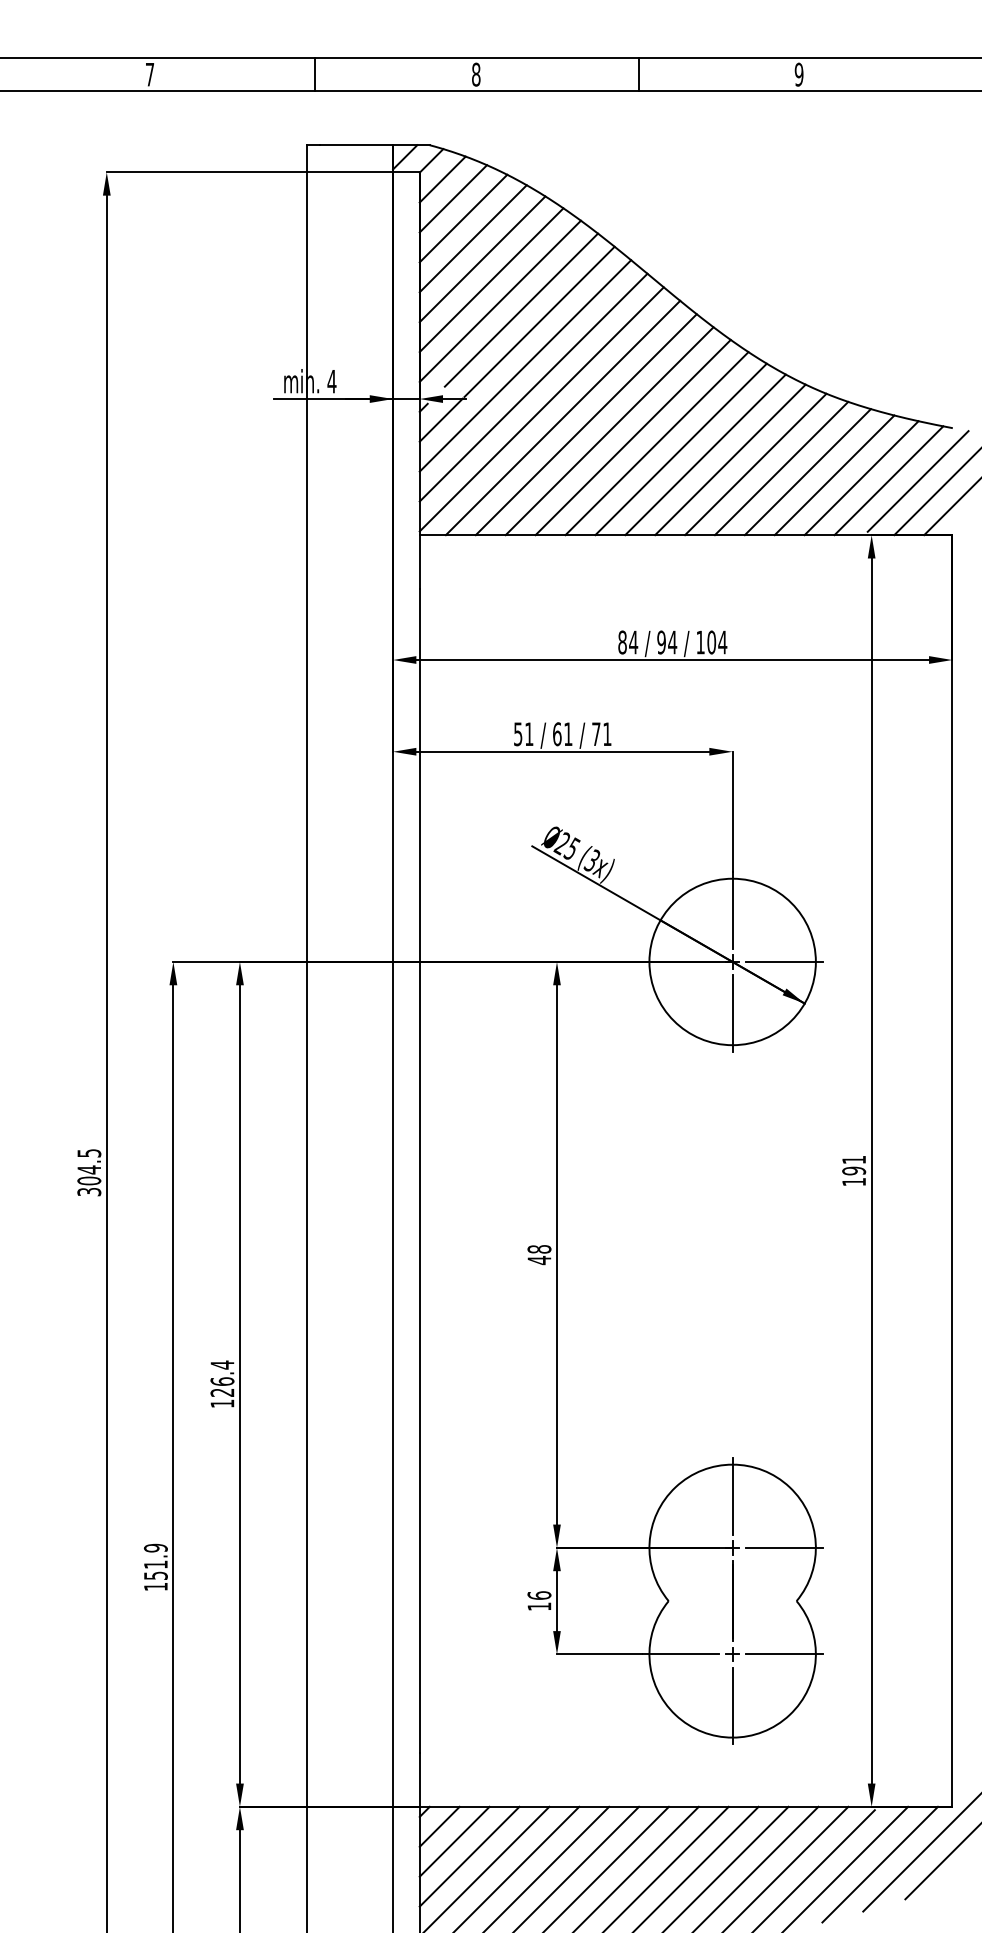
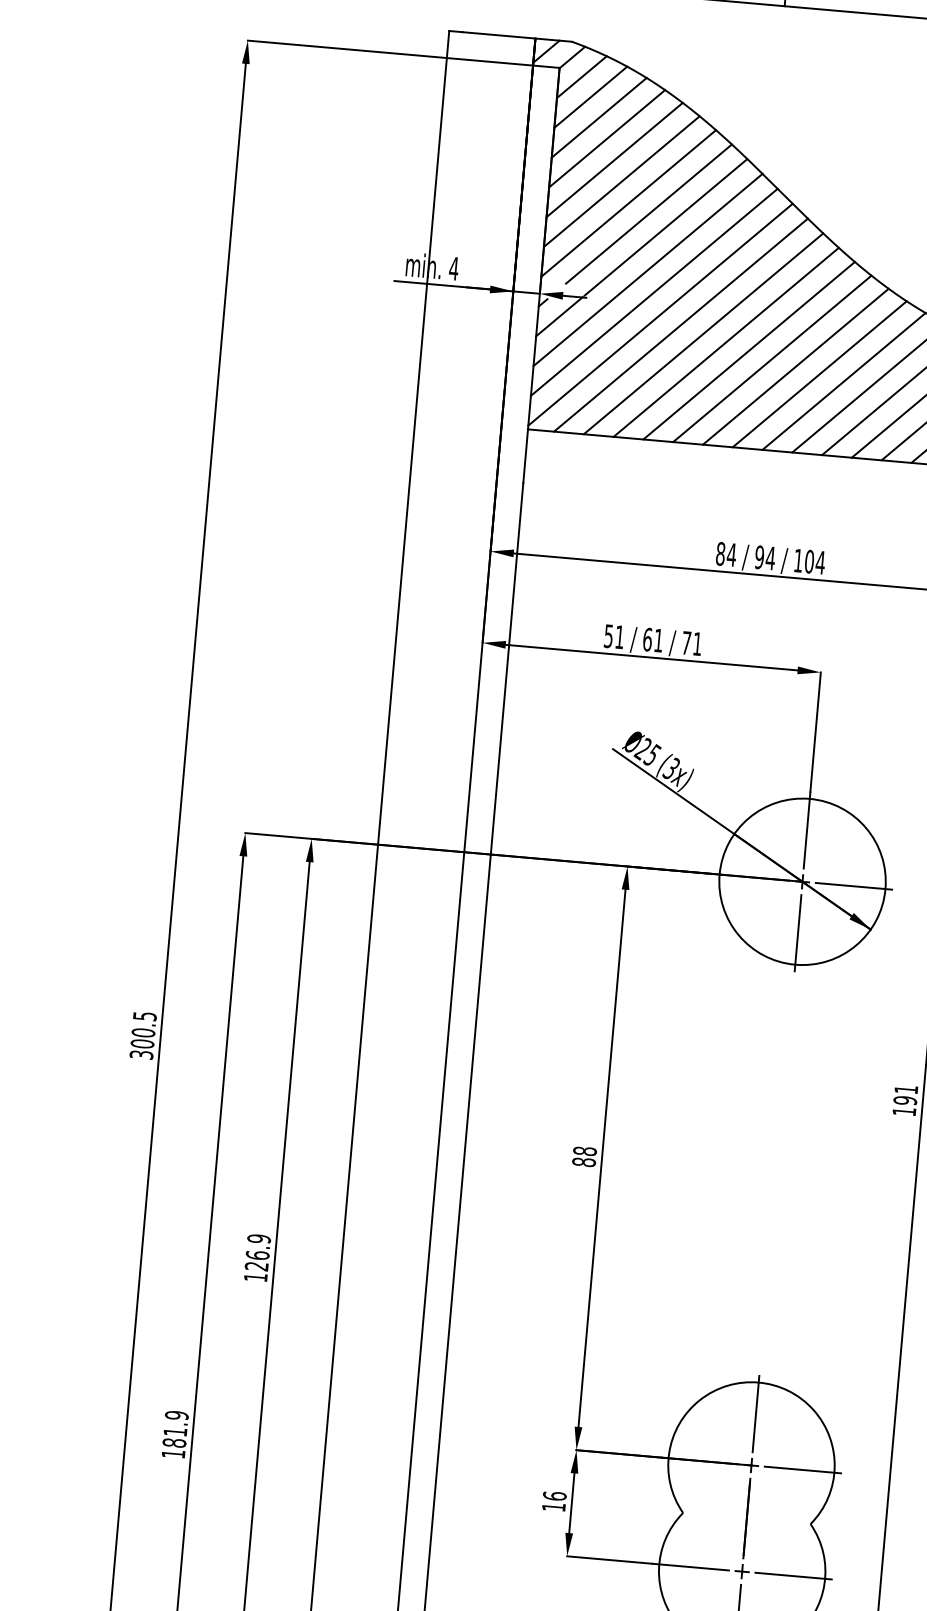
text: (89, 1169) -> (143, 1032), 304.5 -> 300.5
text: (539, 1260) -> (584, 1162), 48 -> 88
text: (222, 1364) -> (259, 1238), 126.4 -> 126.9
text: (155, 1575) -> (174, 1442), 151.9 -> 181.9

